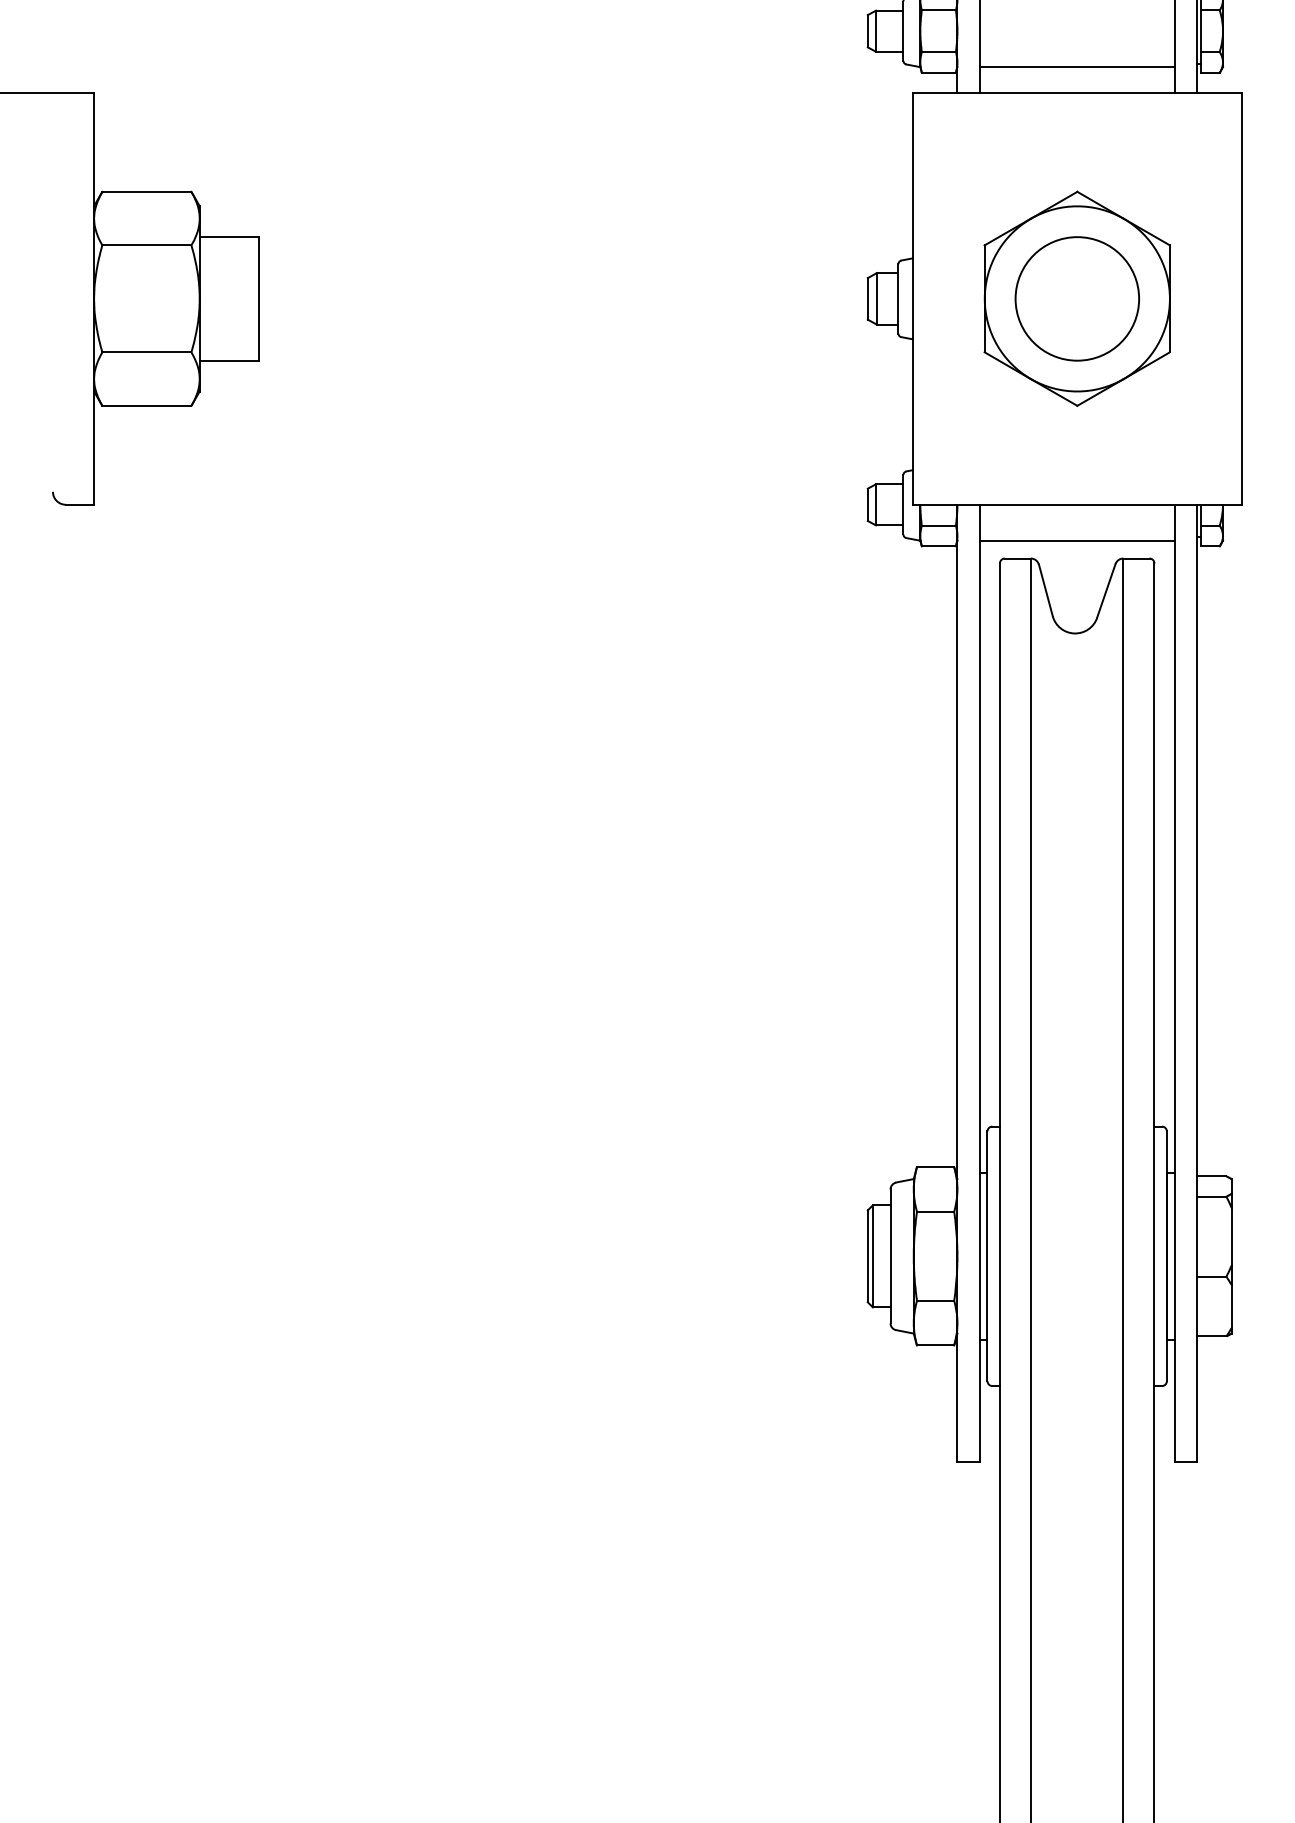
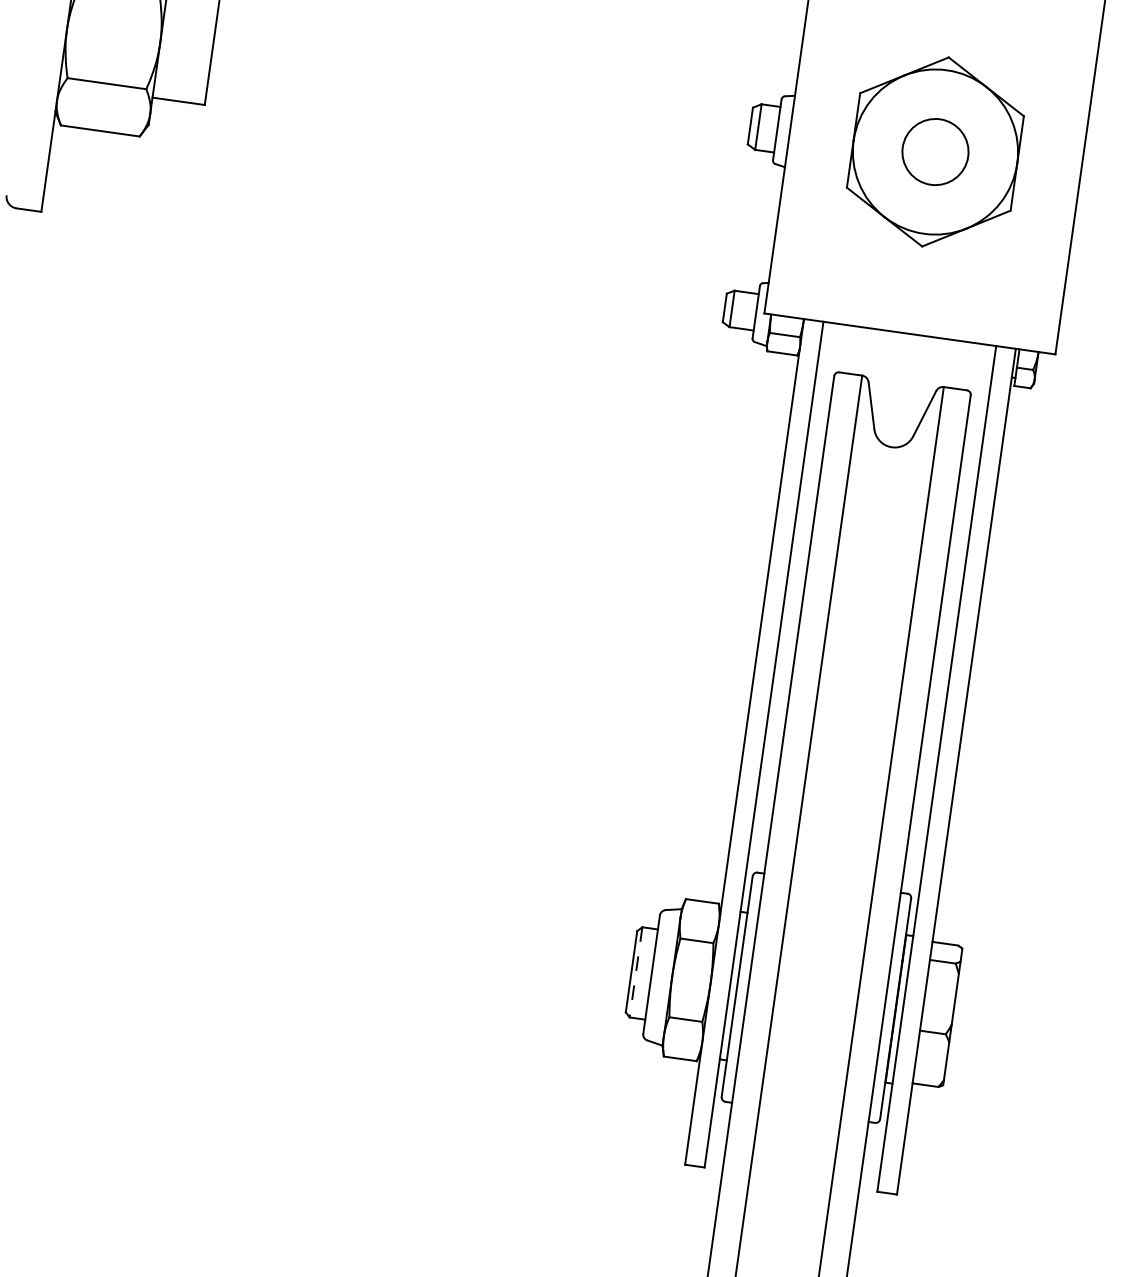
circle: (1077, 298) -> (935, 151), size x0.6
line: (1077, 541) -> (905, 366), removed
line: (872, 1256) -> (635, 972), solid -> dashed

